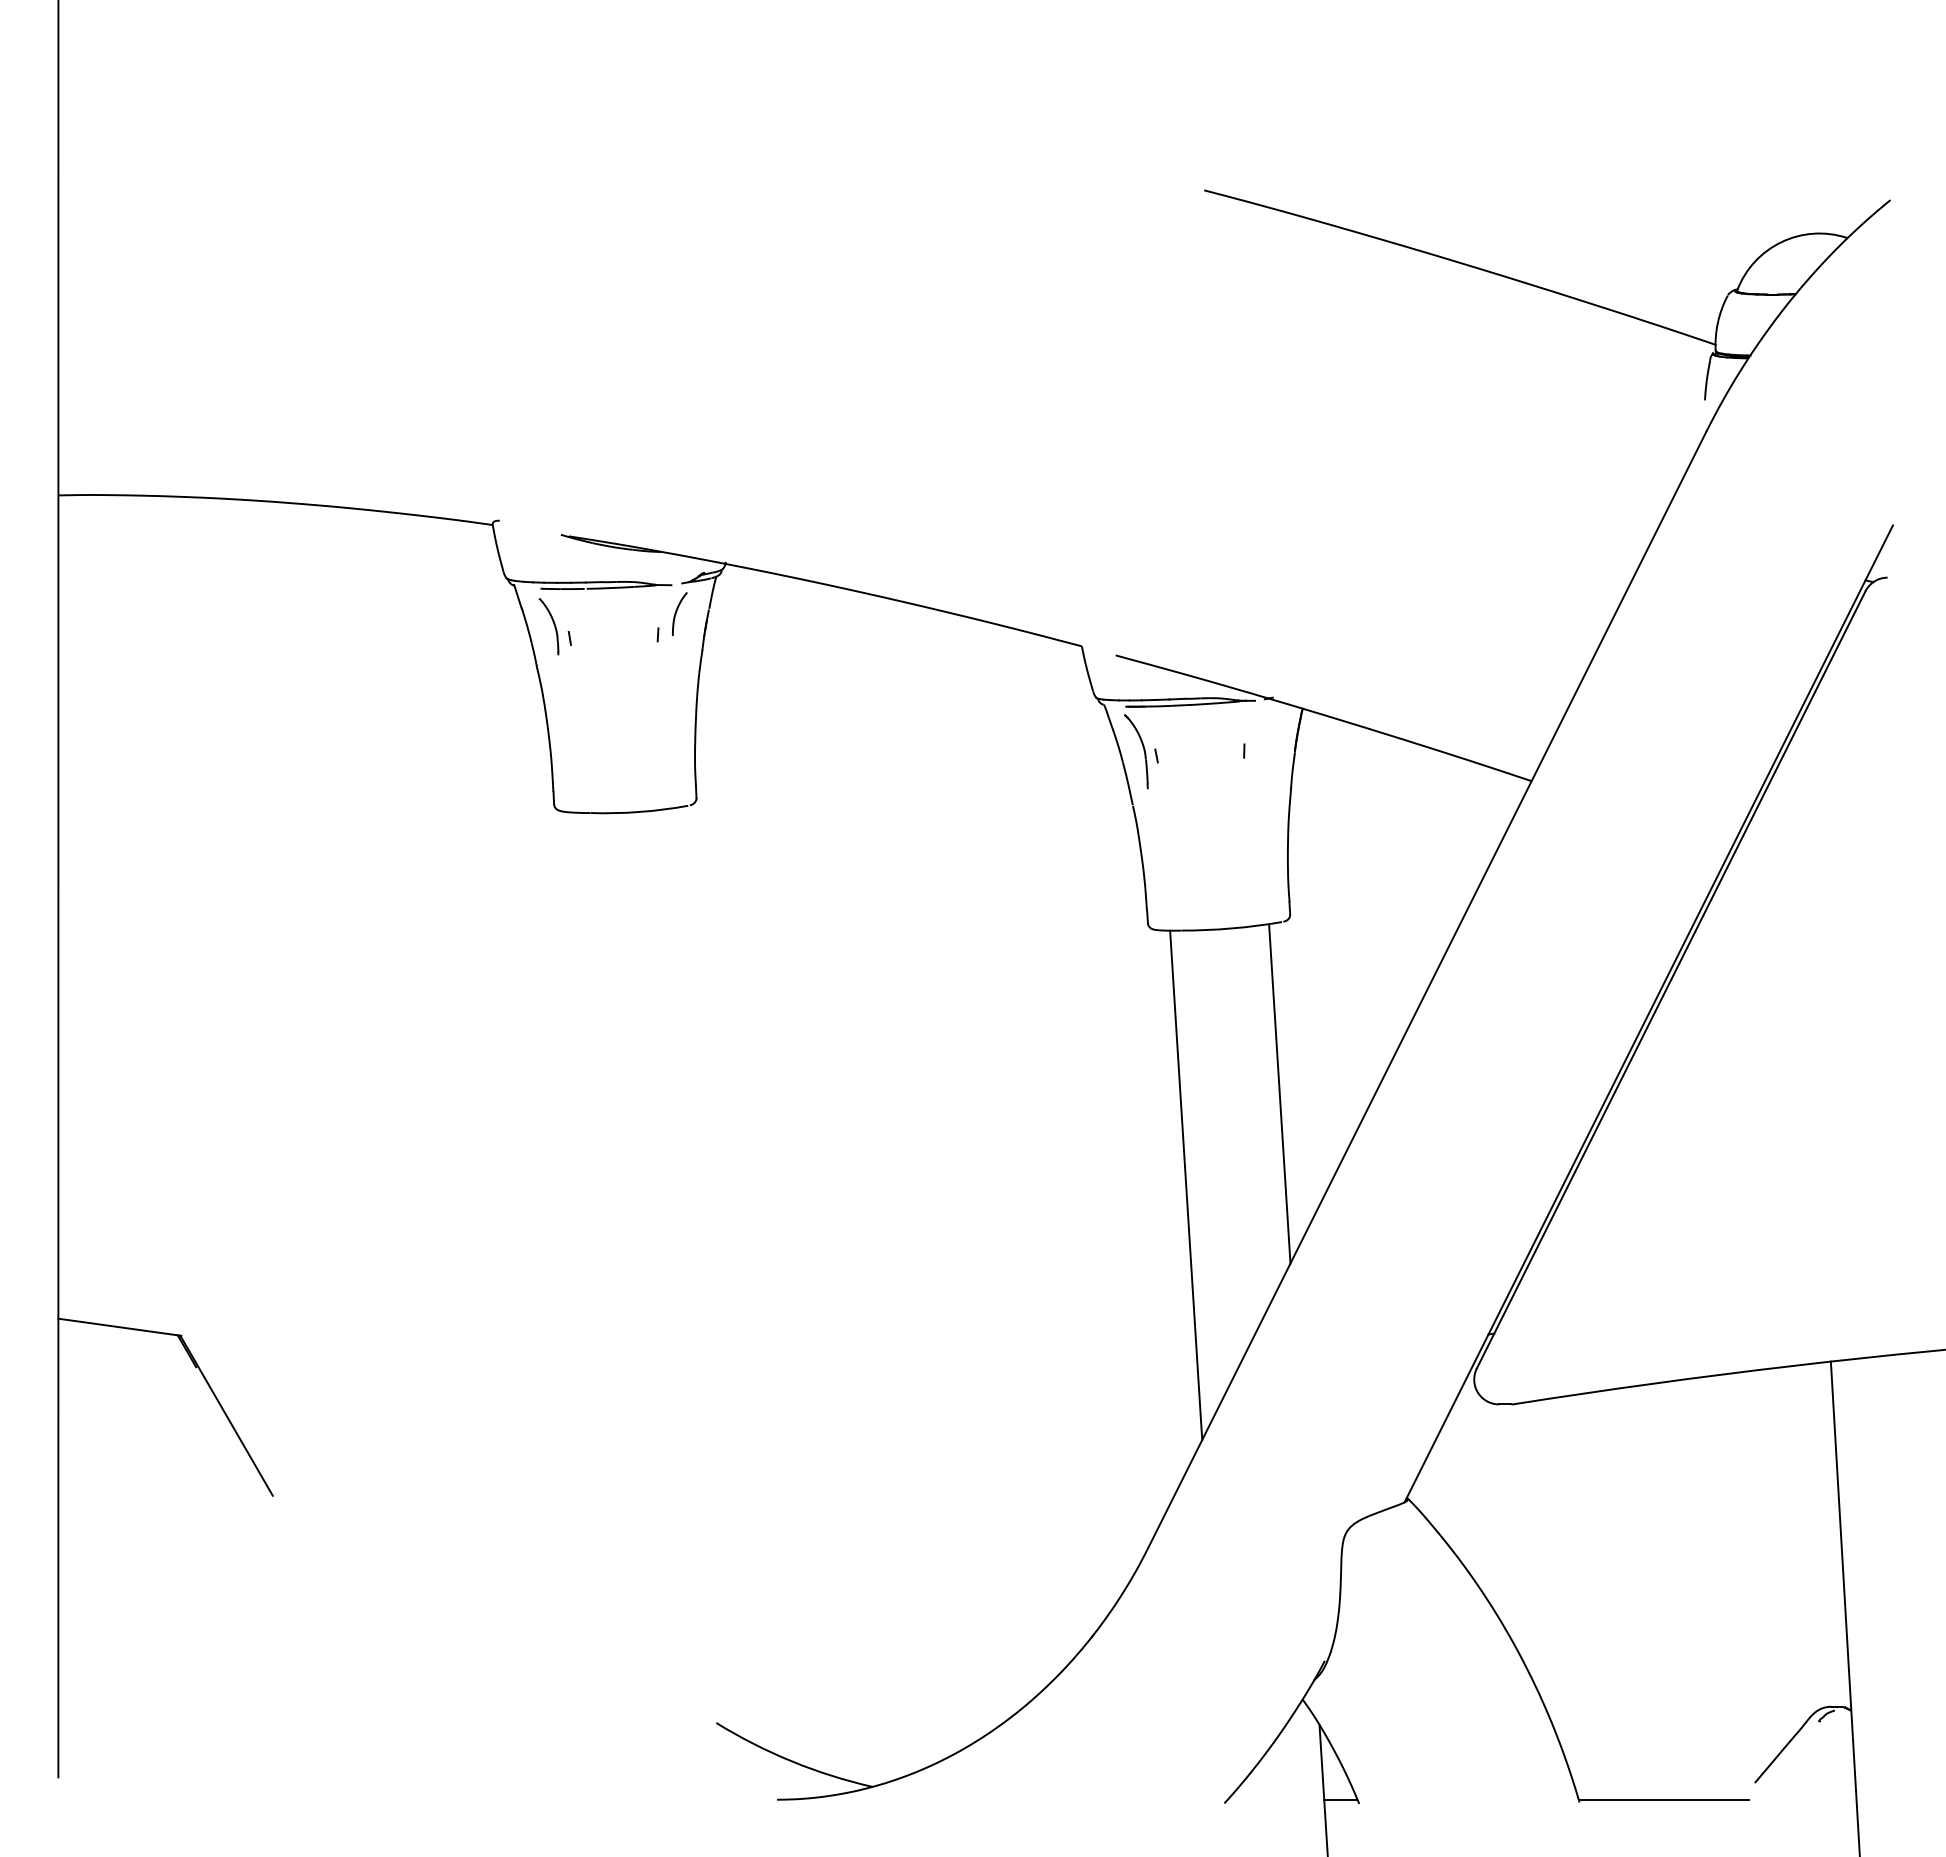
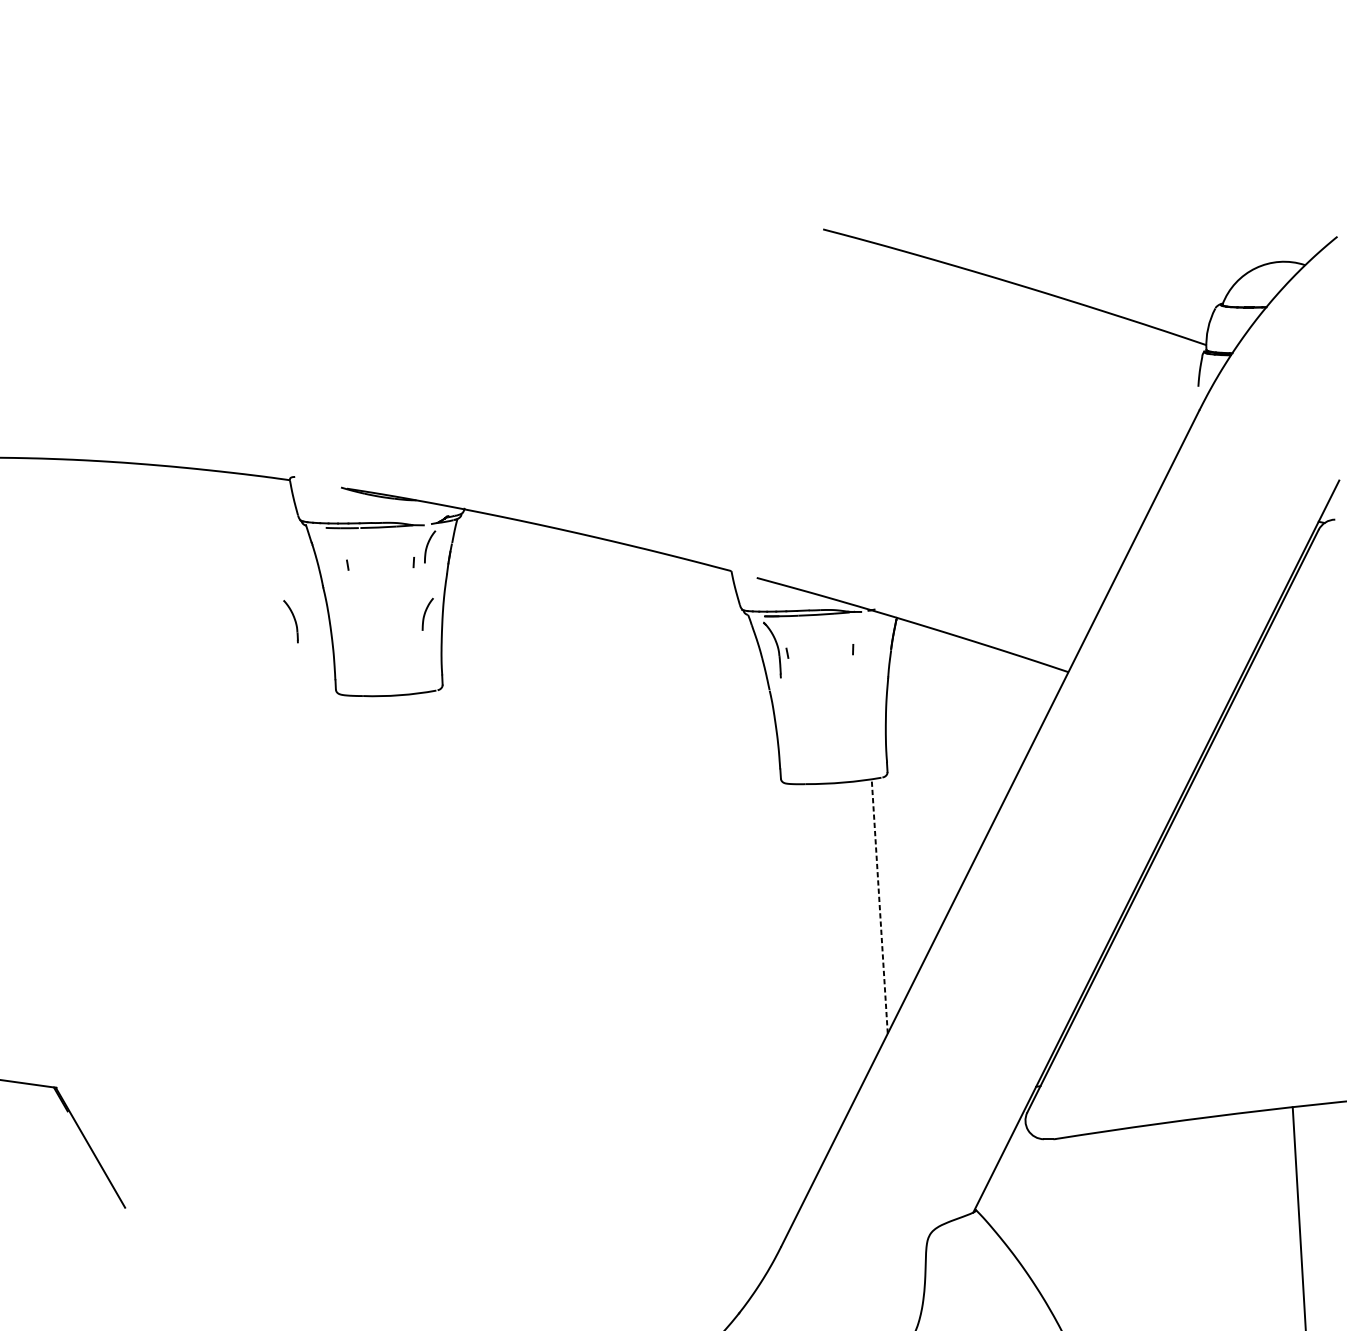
part: (548, 626) -> (290, 621), moved
curve: (674, 701) -> (426, 612), added
line: (1279, 1094) -> (879, 906), solid -> dashed
line: (1186, 1185) -> (809, 975), removed

